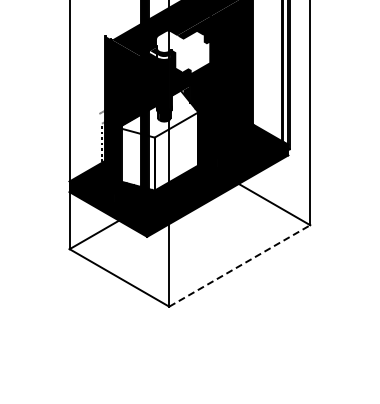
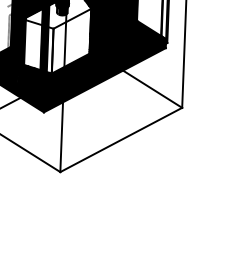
line: (240, 265) -> (121, 139), dashed -> solid

